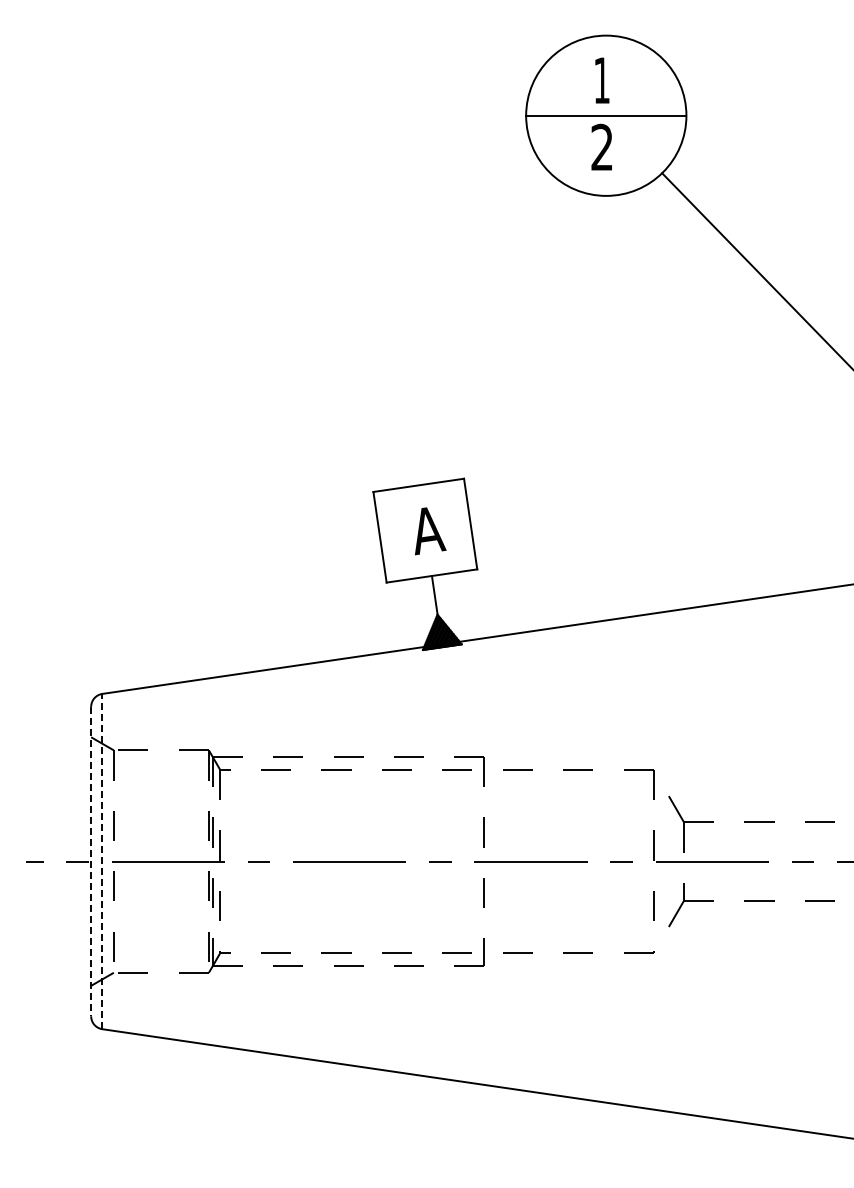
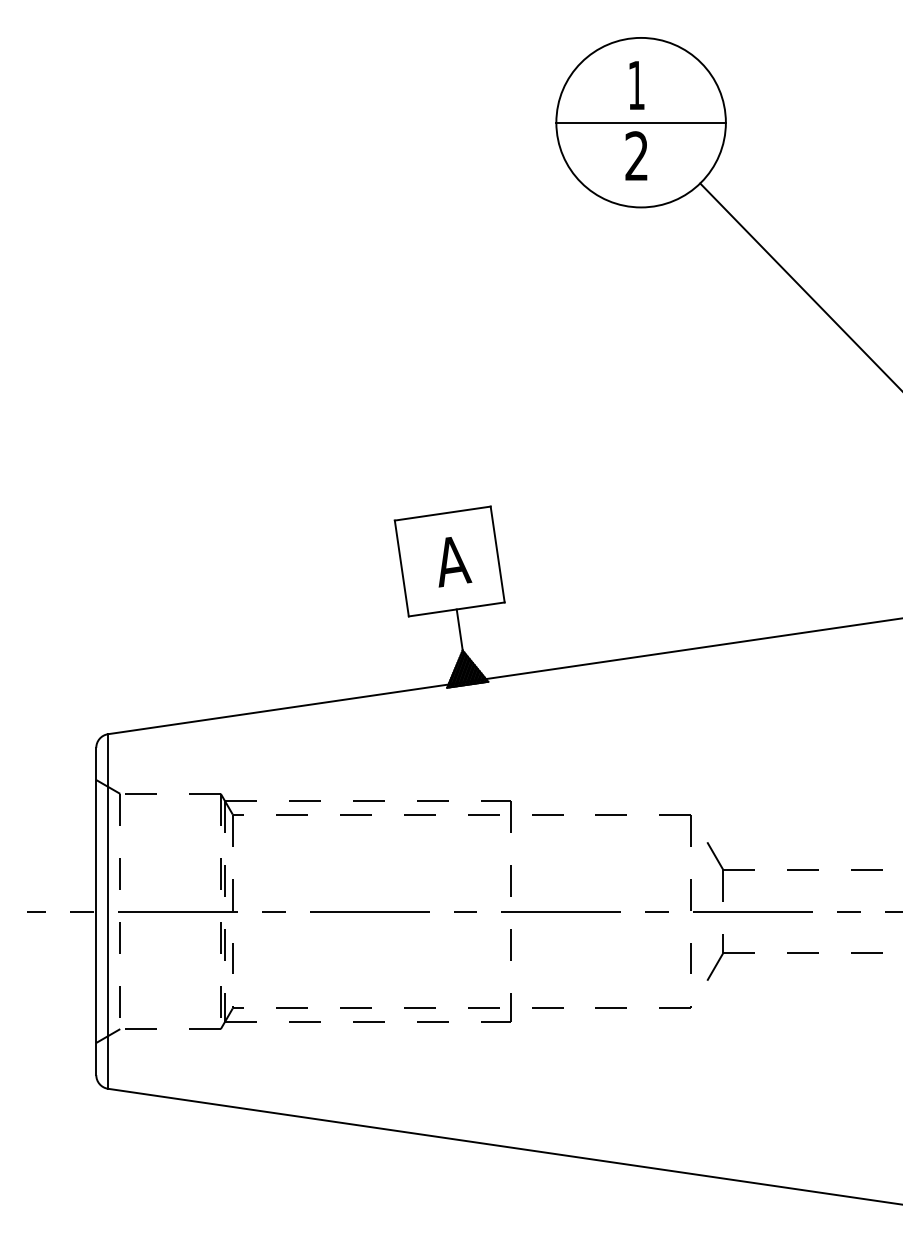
line: (91, 861) -> (96, 911), dashed -> solid
line: (102, 861) -> (108, 911), dashed -> solid

